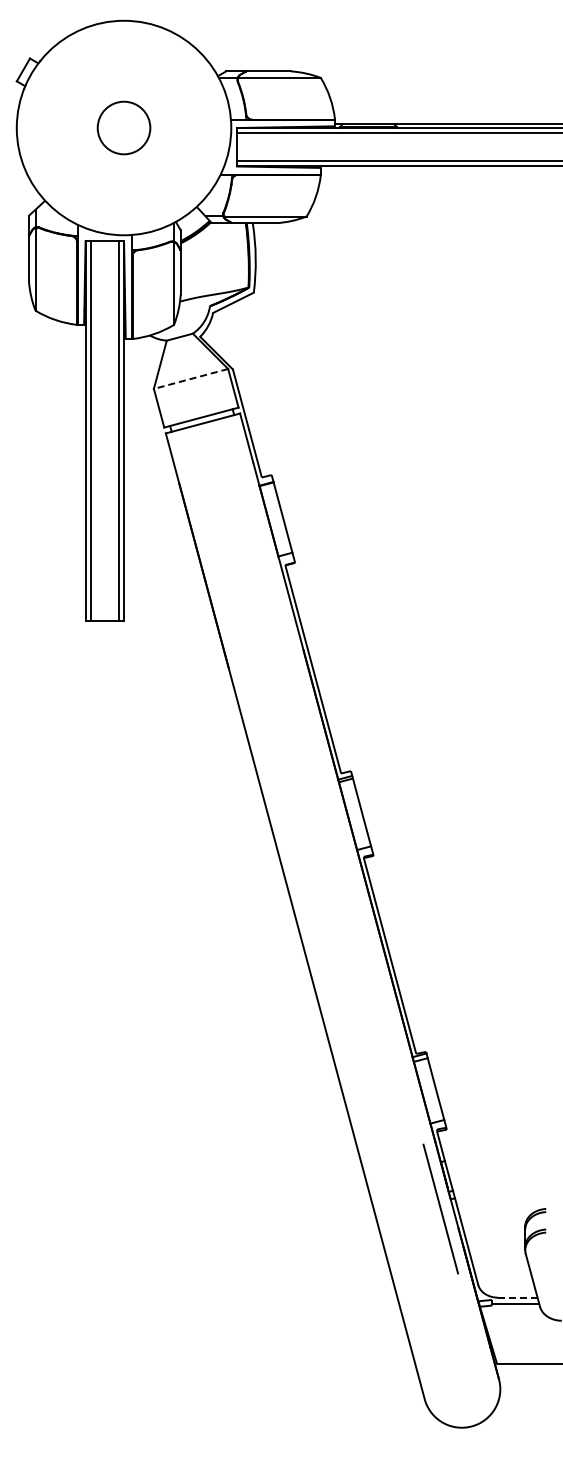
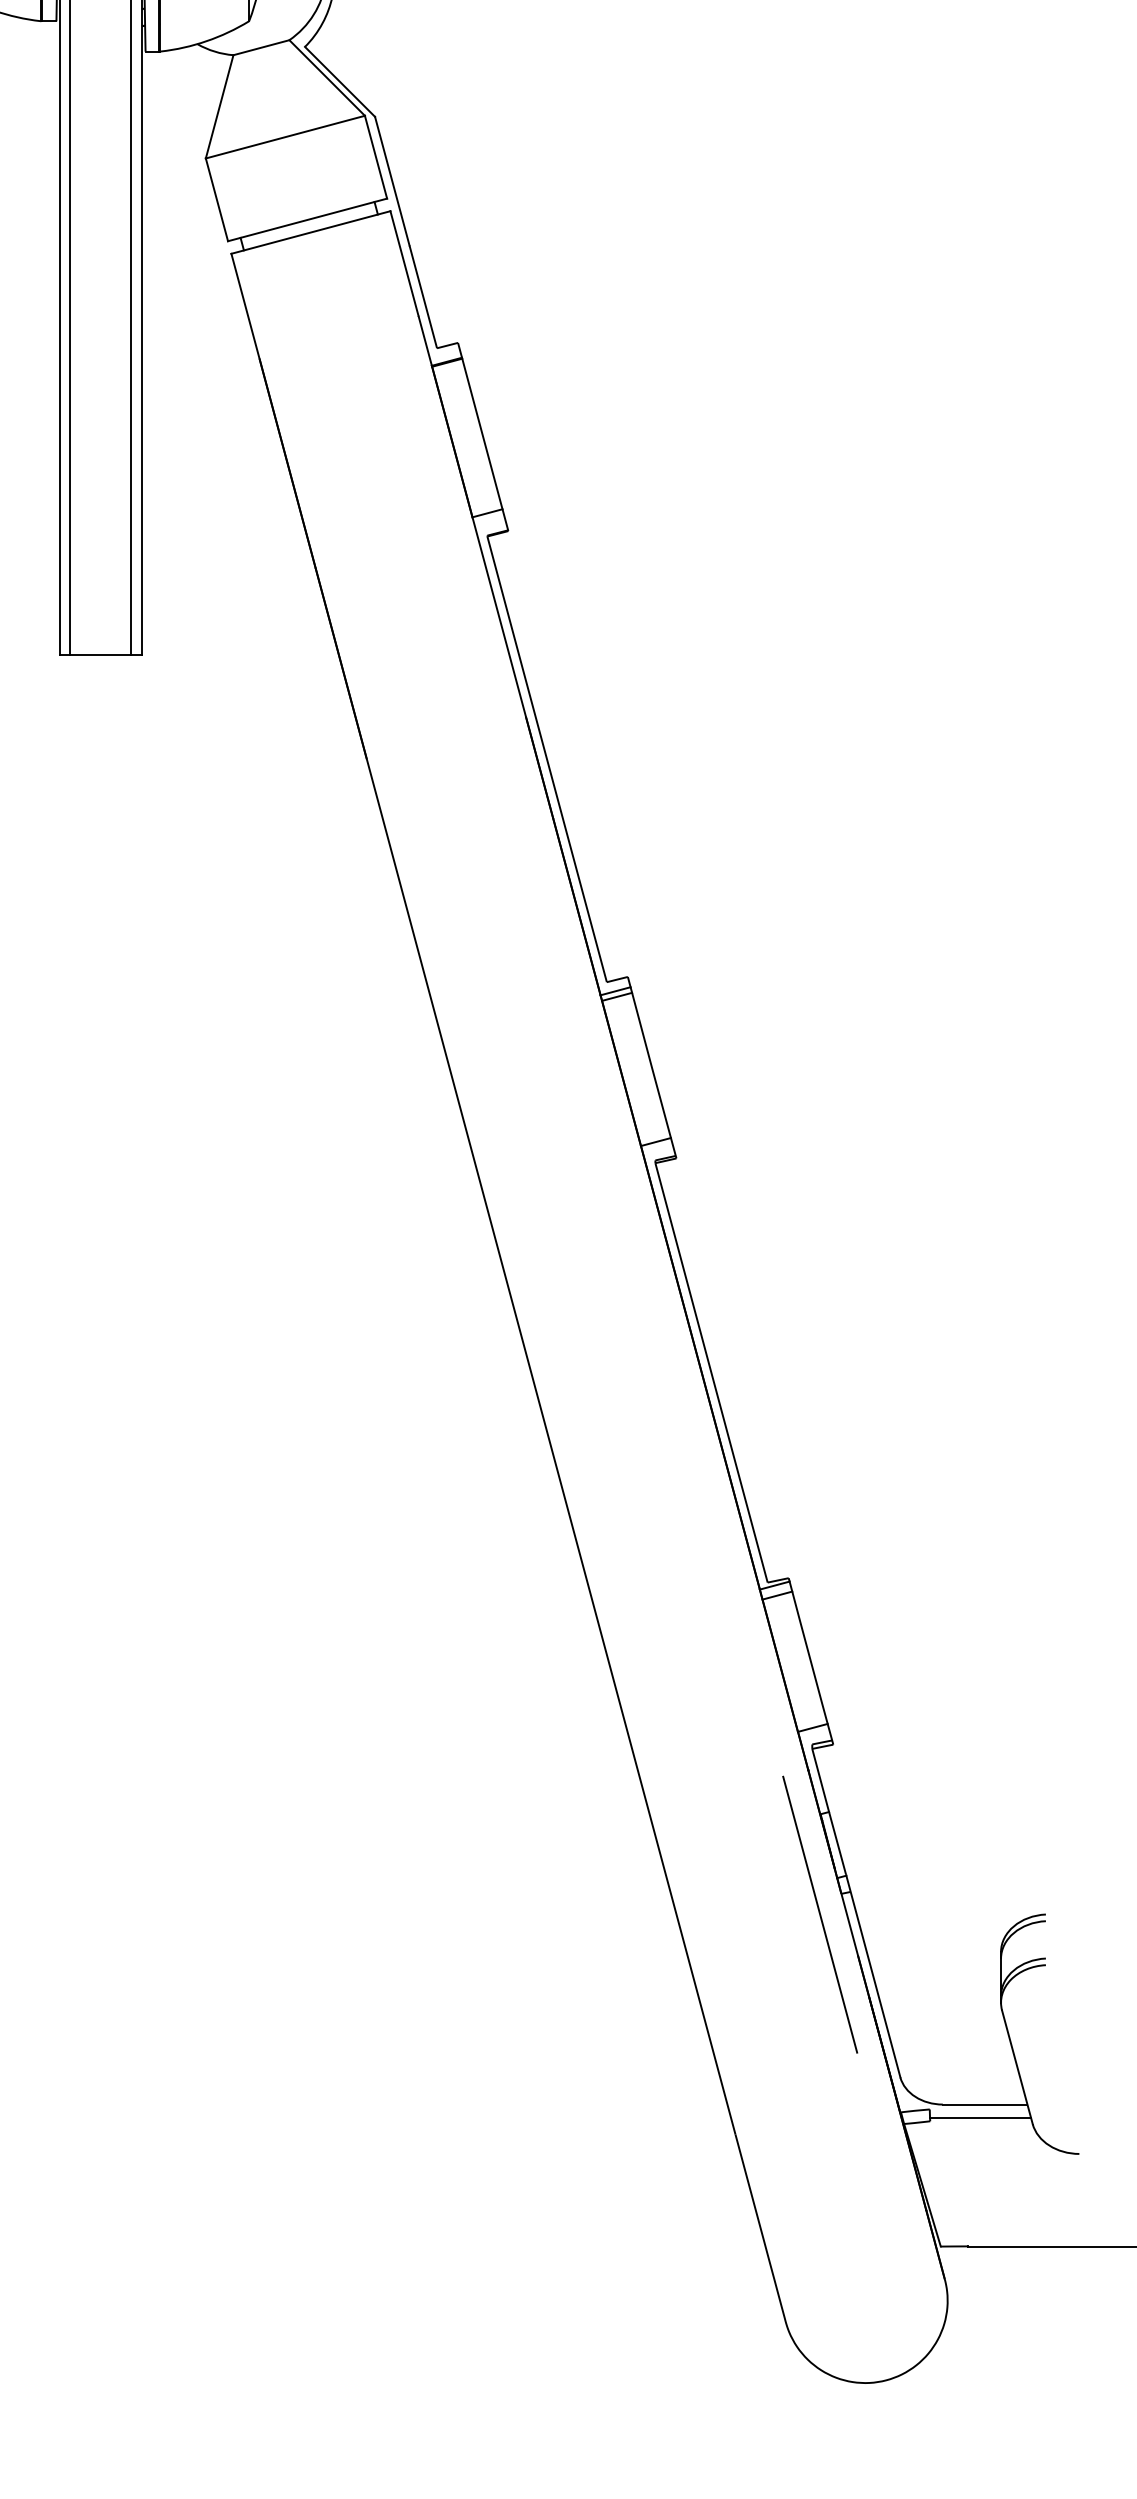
line: (190, 379) -> (284, 138), dashed -> solid
line: (517, 1297) -> (984, 2104), dashed -> solid

